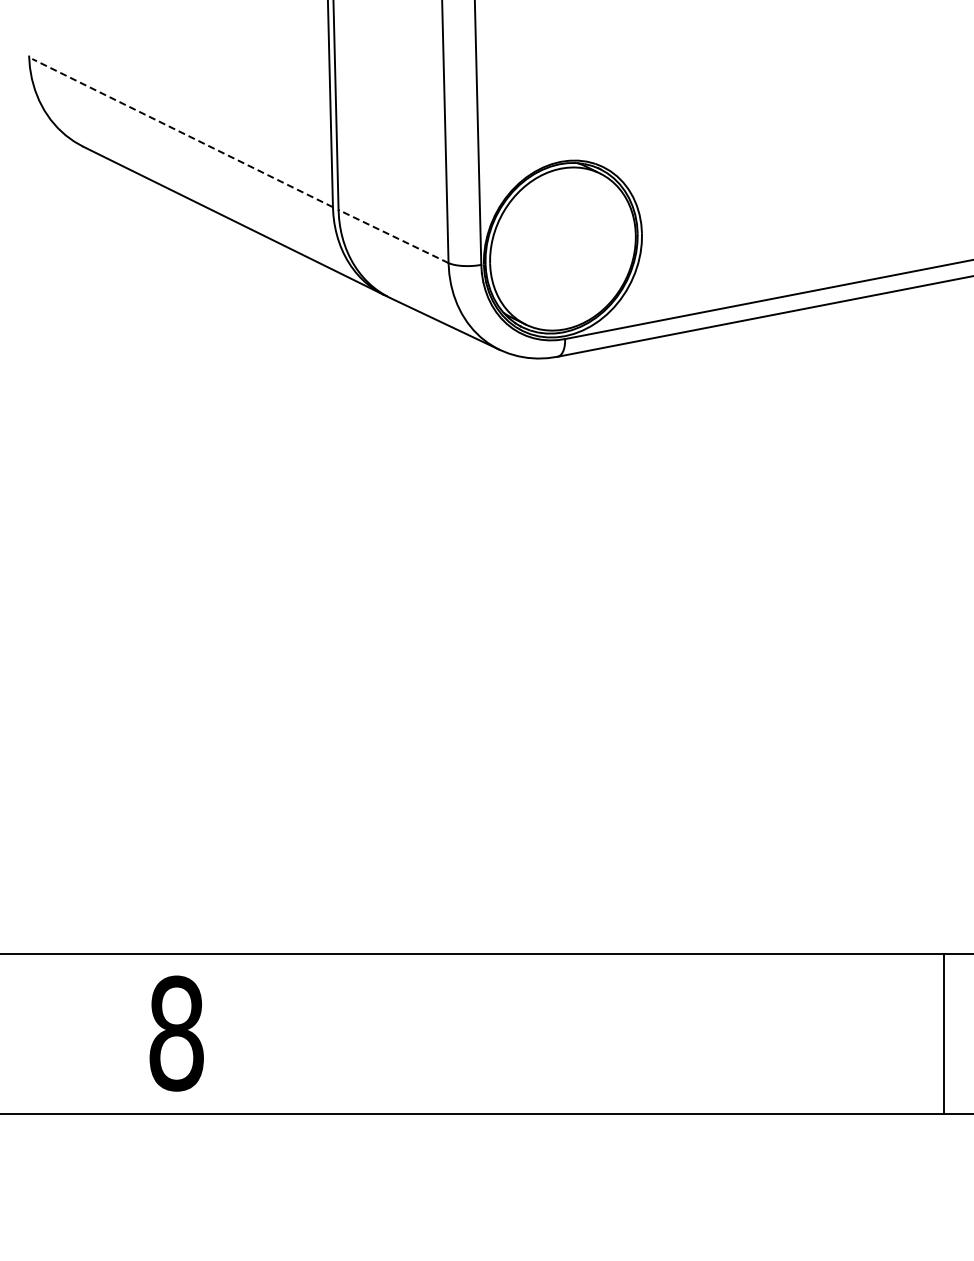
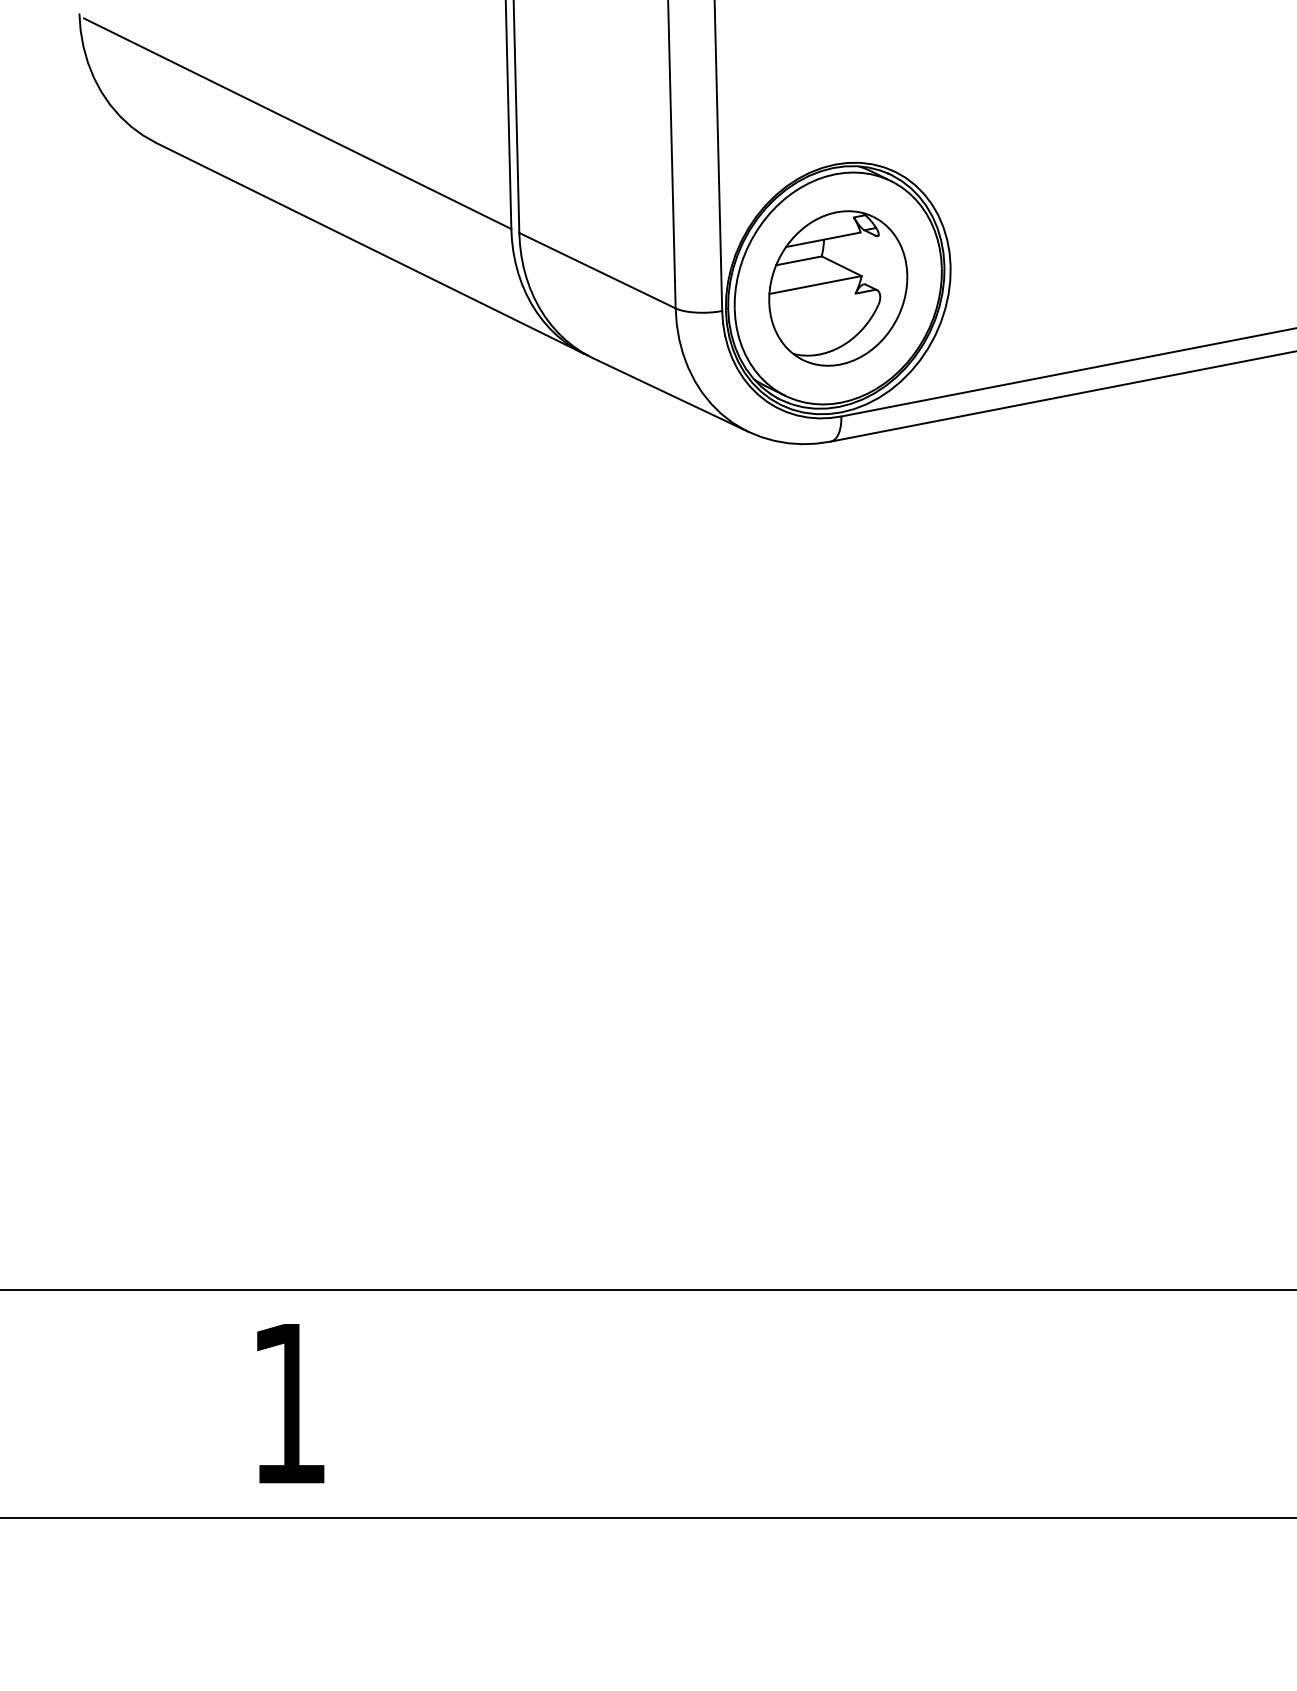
line: (182, 133) -> (297, 124), dashed -> solid
line: (393, 236) -> (597, 270), dashed -> solid
part: (562, 248) -> (837, 287), added
text: (176, 1033) -> (288, 1403), 8 -> 1

